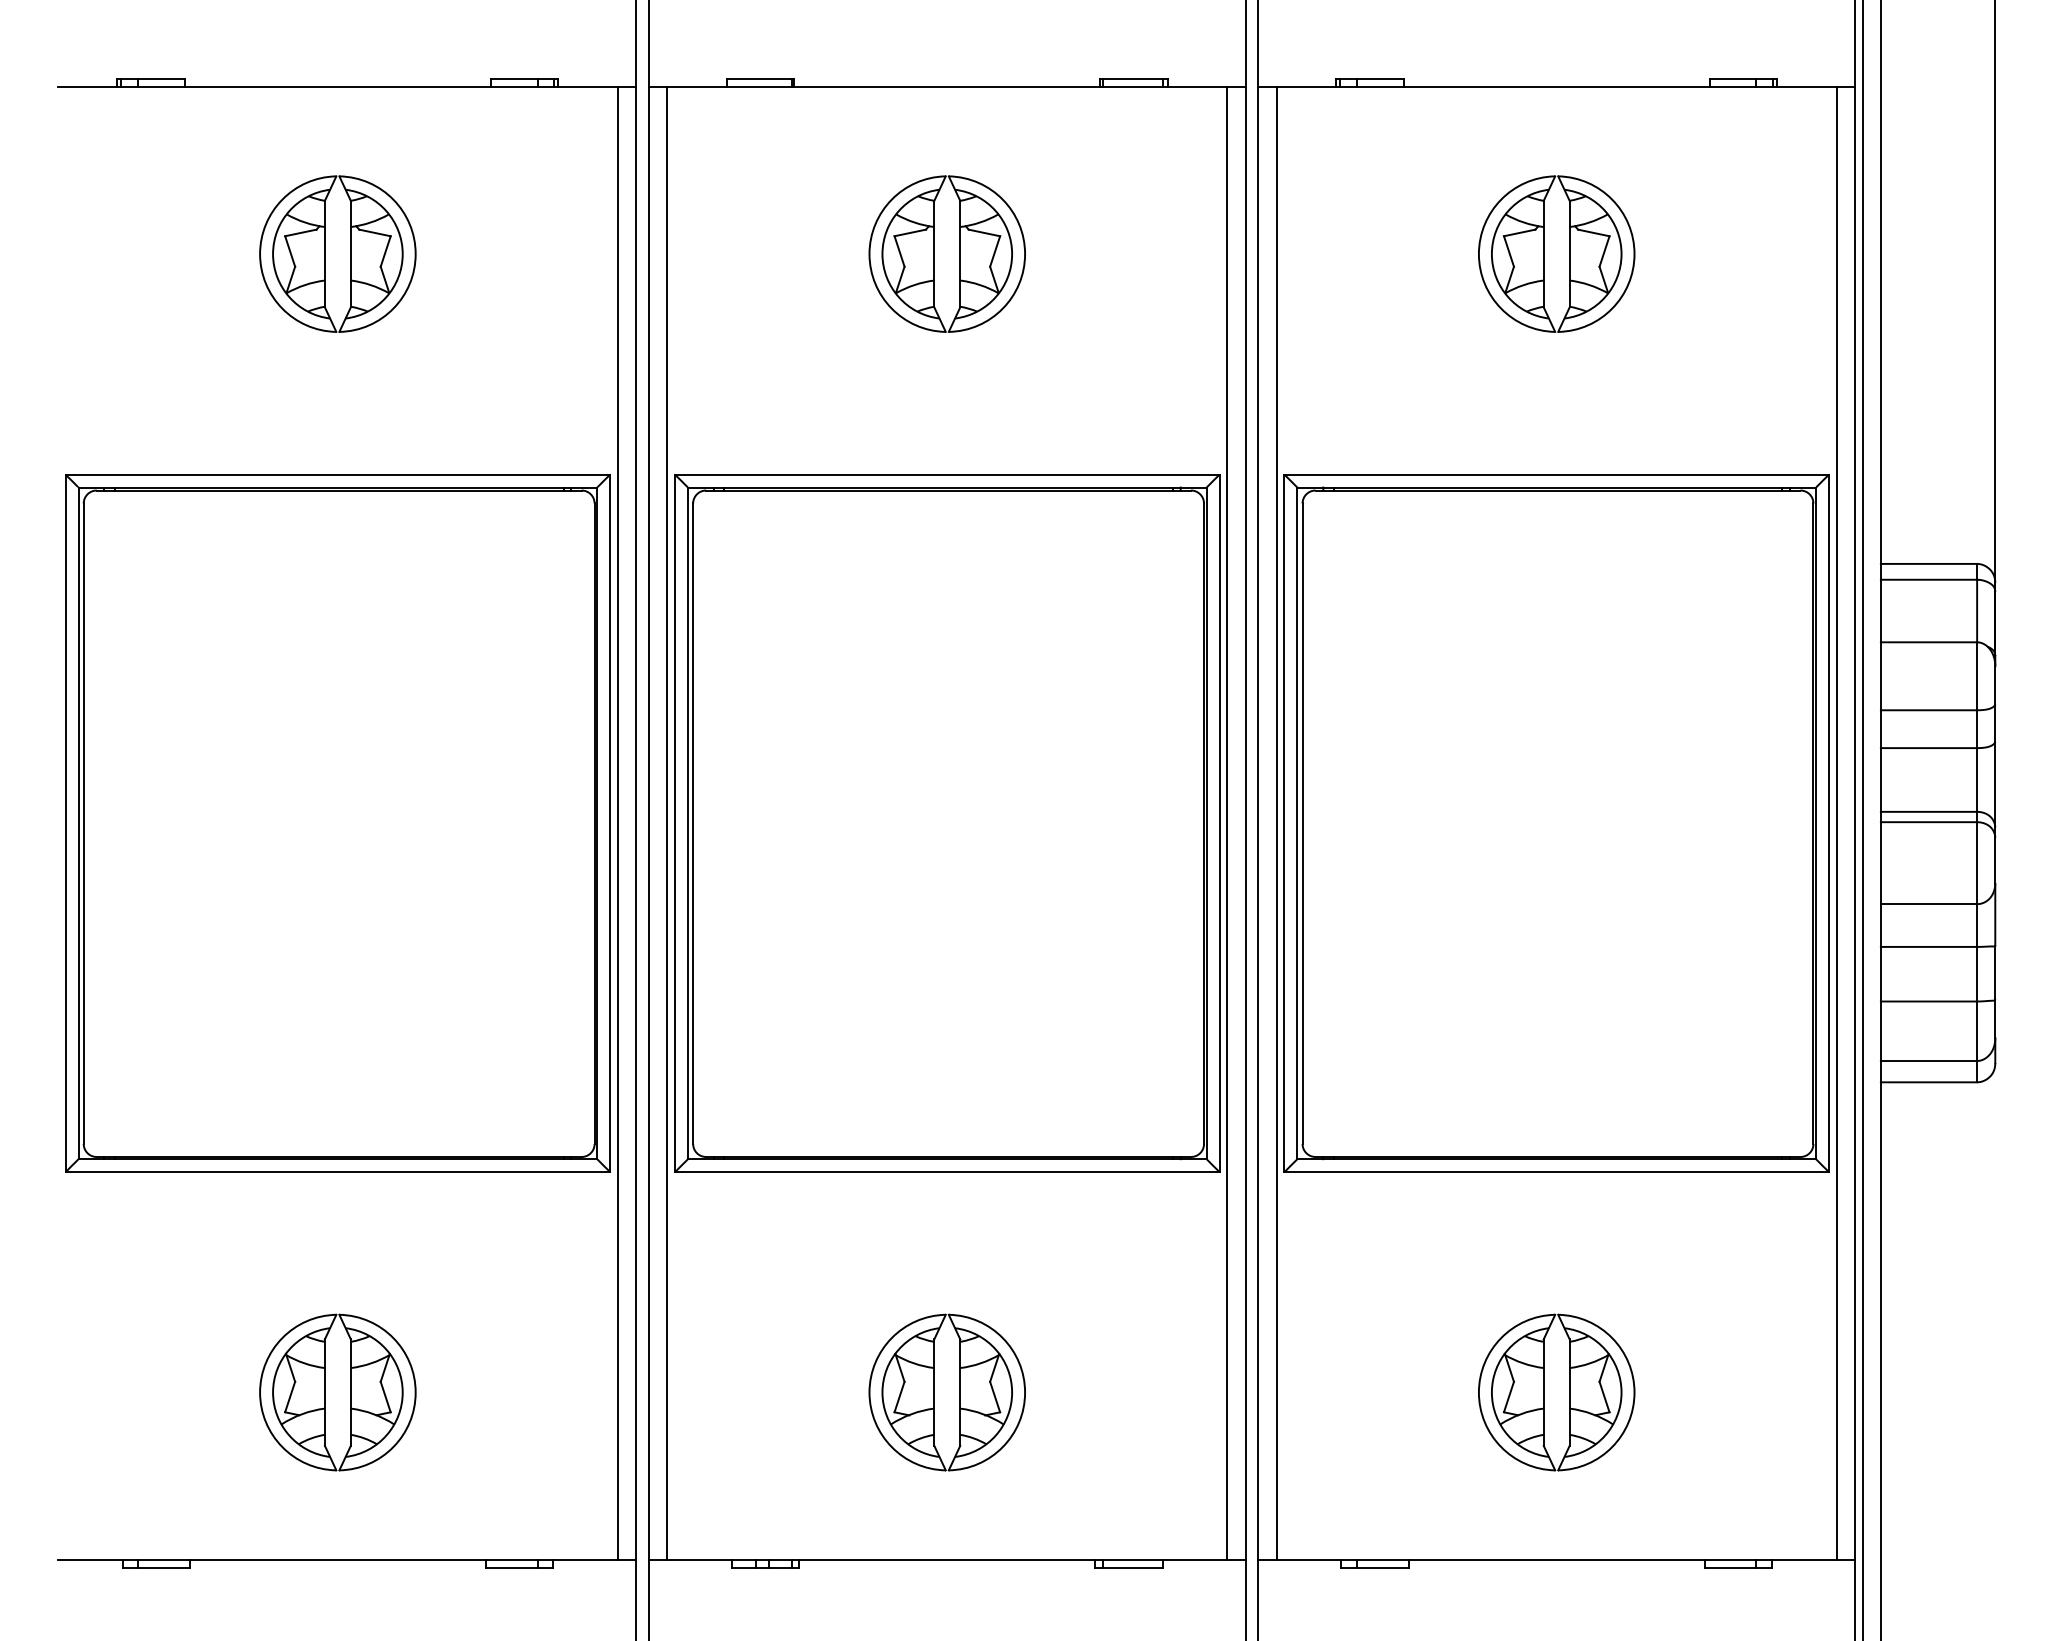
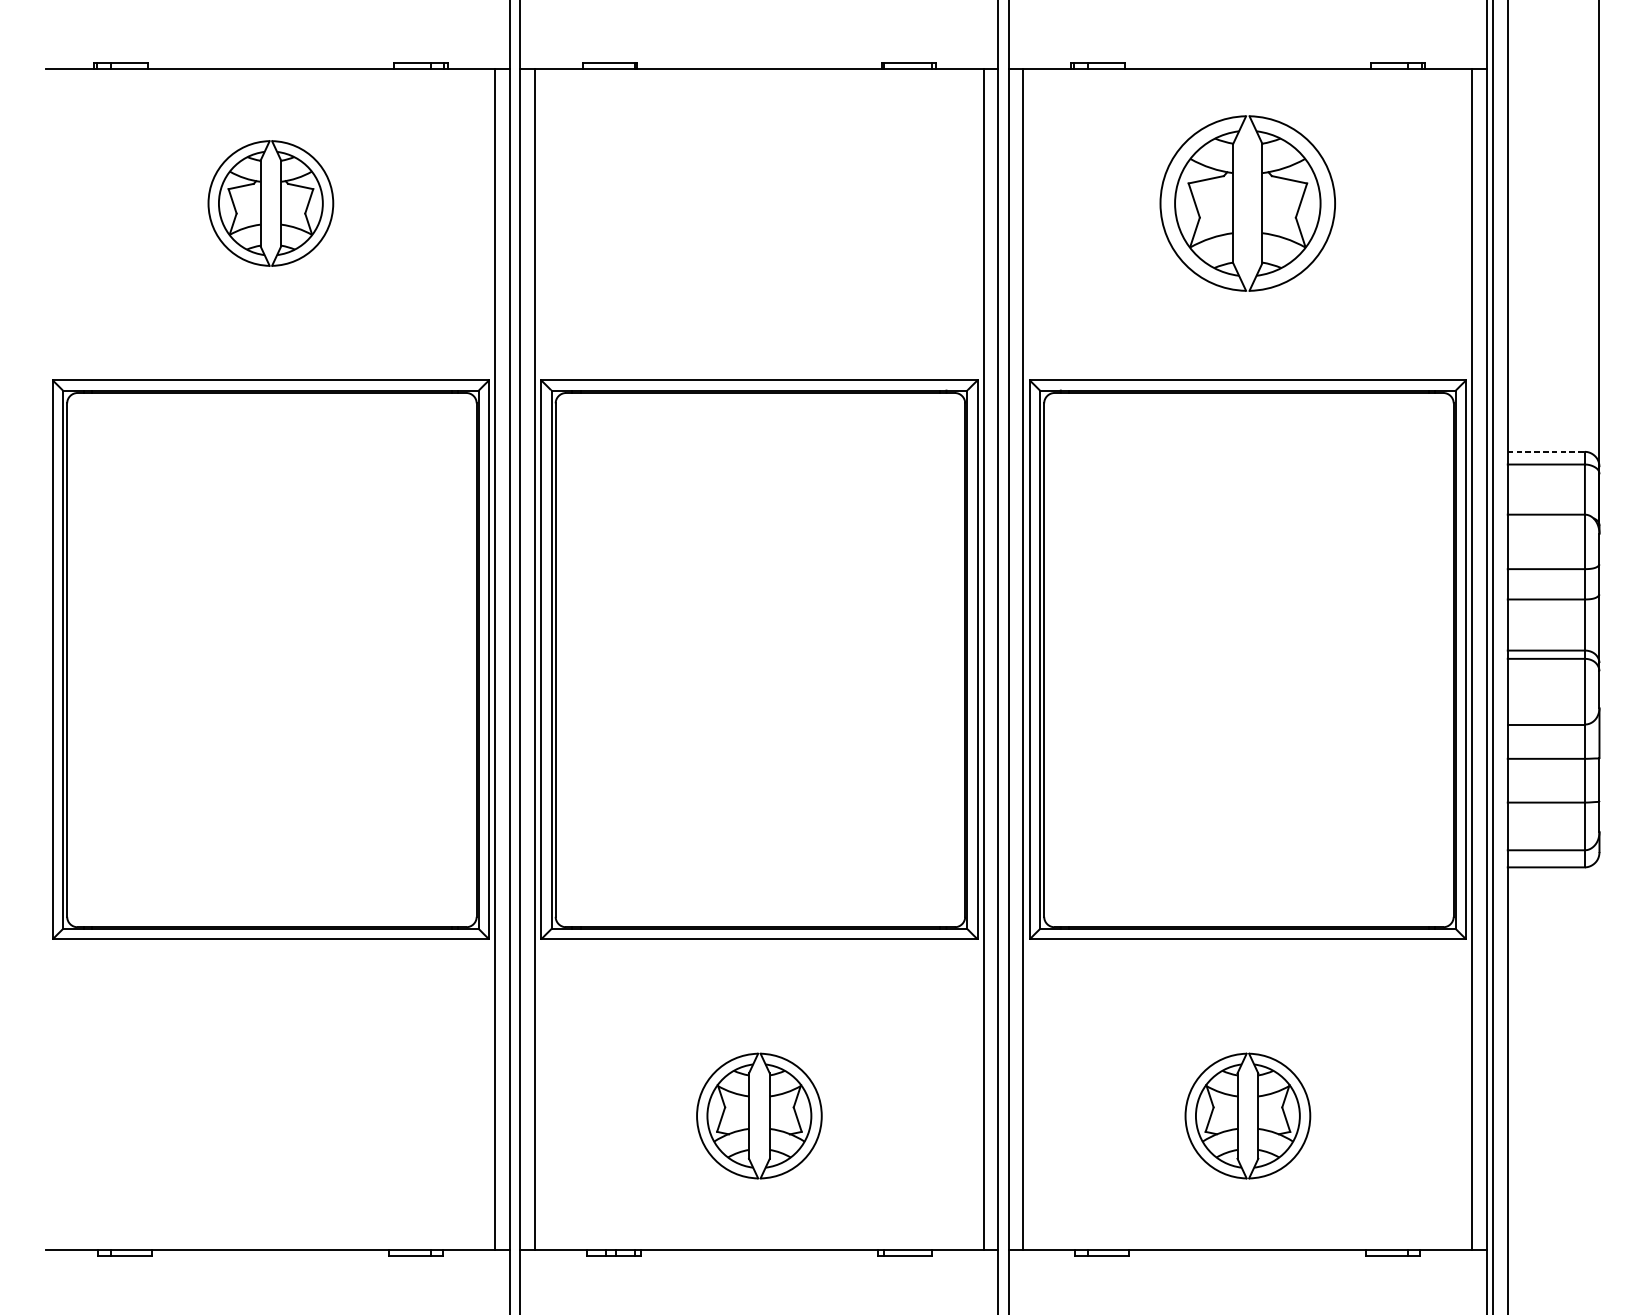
part: (946, 253) -> (758, 202), removed
part: (1556, 253) -> (1247, 202), size x1.4
line: (1929, 563) -> (1546, 451), solid -> dashed
part: (337, 1392) -> (270, 1116), removed

